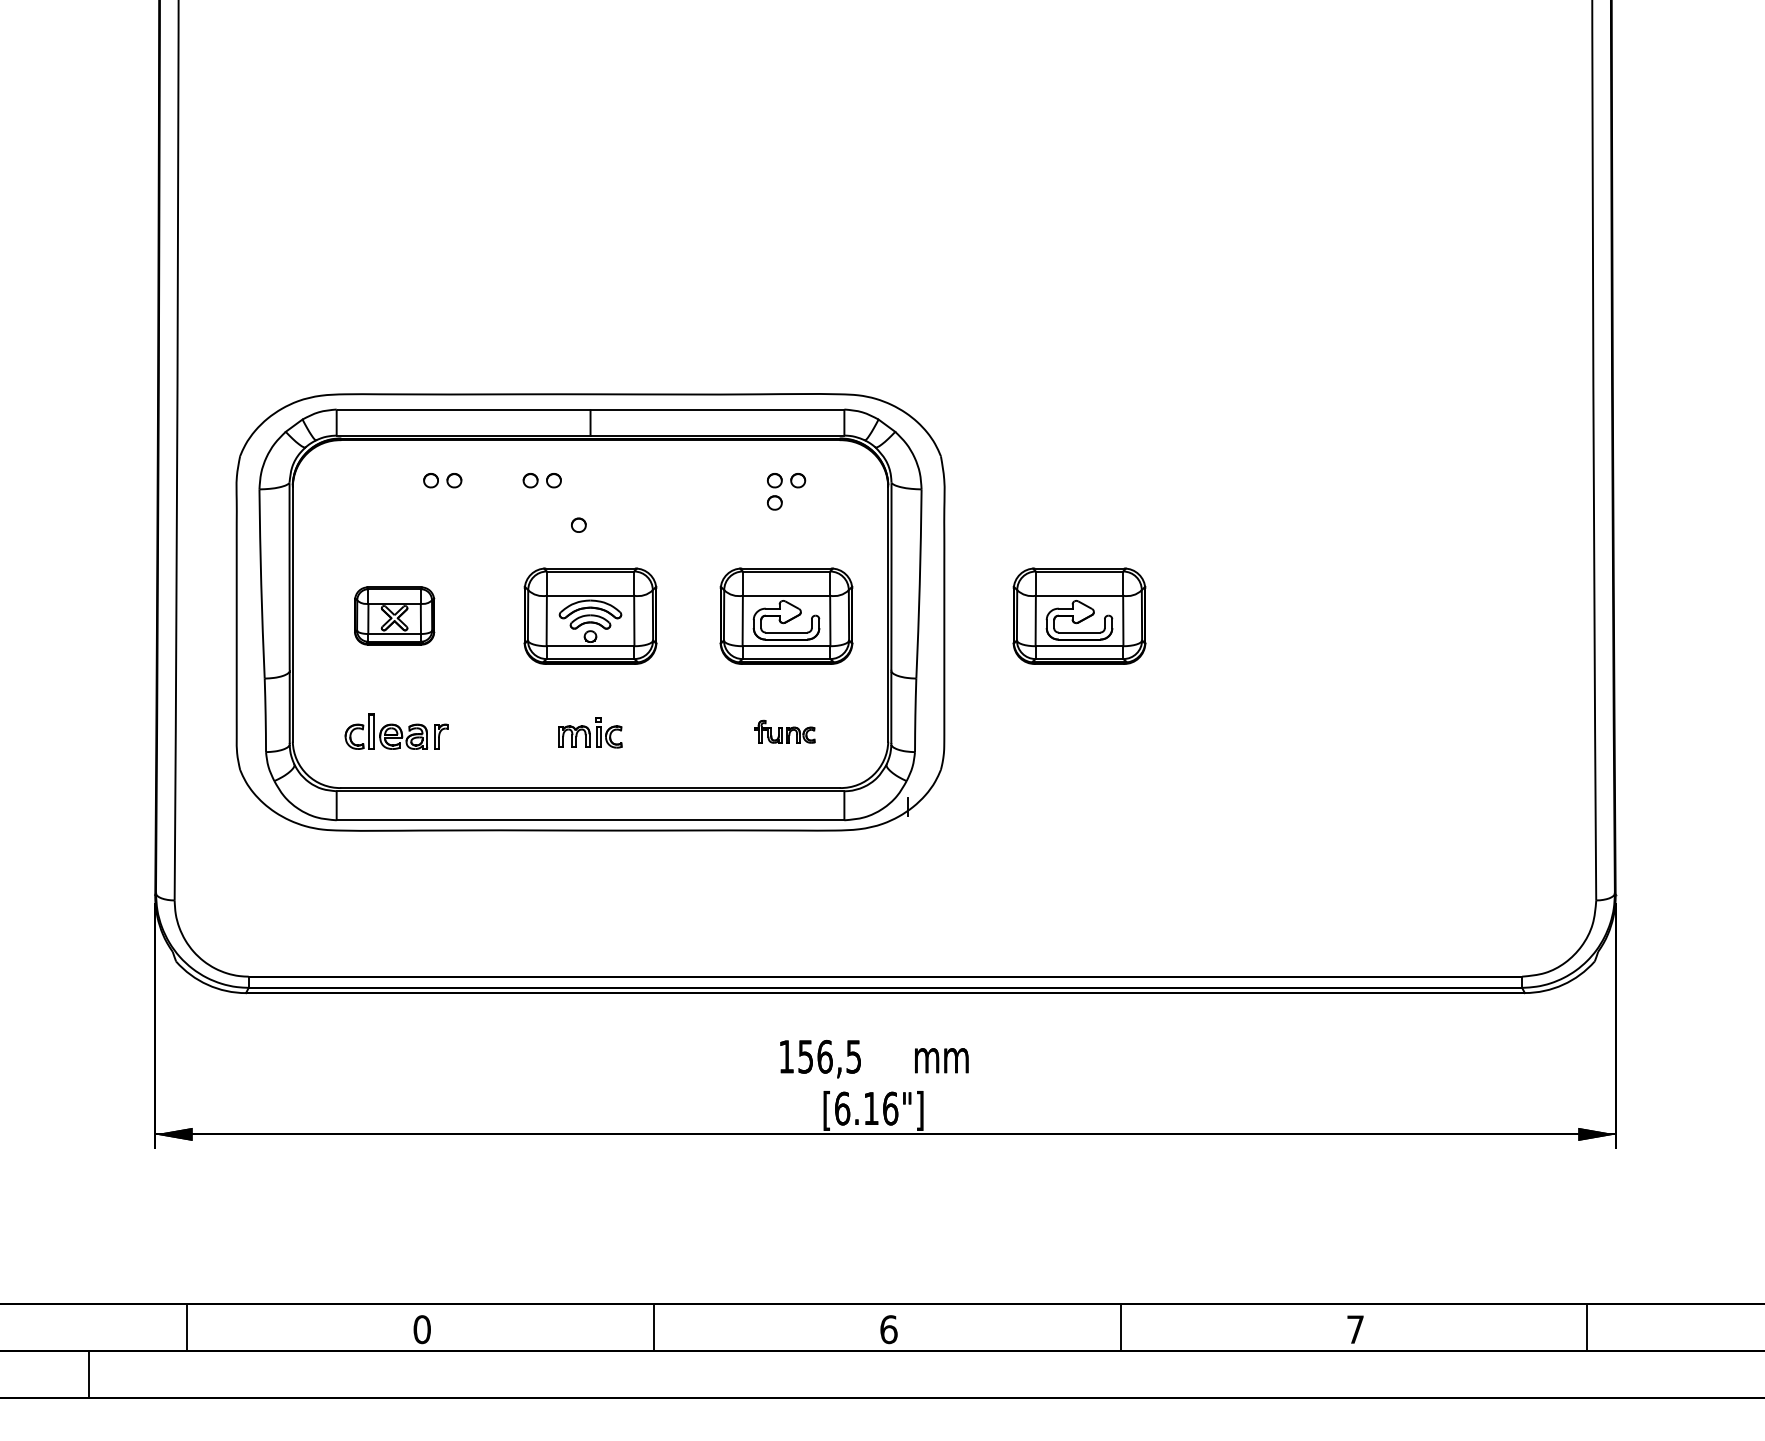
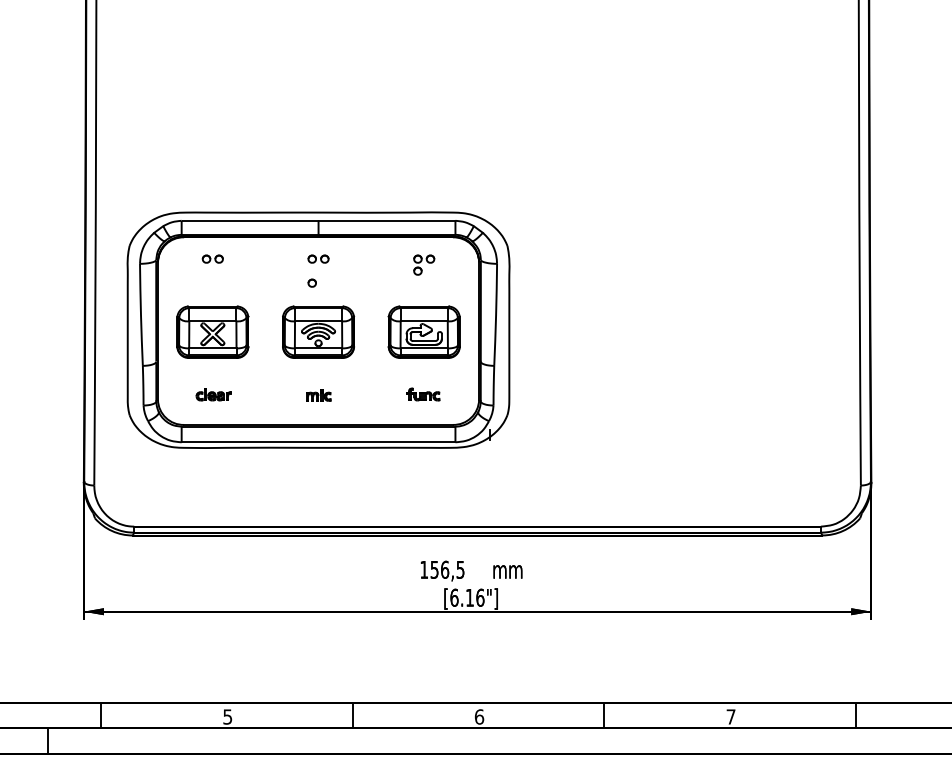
part: (442, 479) -> (212, 258), moved
part: (542, 479) -> (318, 258), moved
part: (393, 614) -> (212, 331), size x1.67
part: (1078, 614) -> (581, 331), removed
part: (395, 731) -> (213, 394), size x0.62
part: (590, 733) -> (318, 395), size x0.71
text: (421, 1328) -> (227, 716), 0 -> 5

